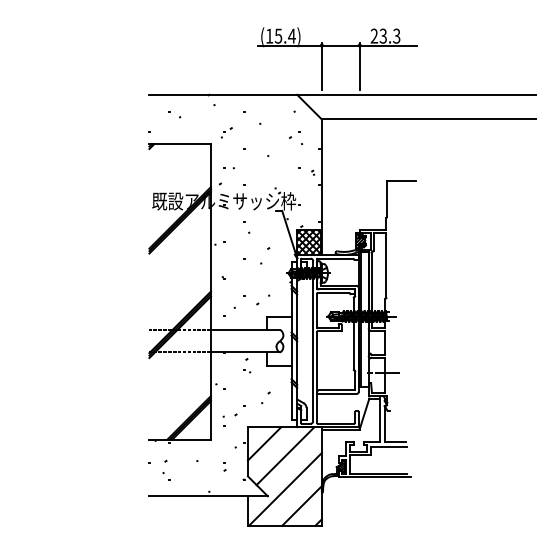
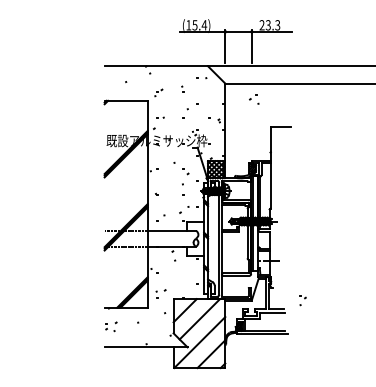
part: (296, 137) -> (254, 99), moved
part: (264, 396) -> (302, 300), moved
part: (224, 466) -> (106, 326), moved

